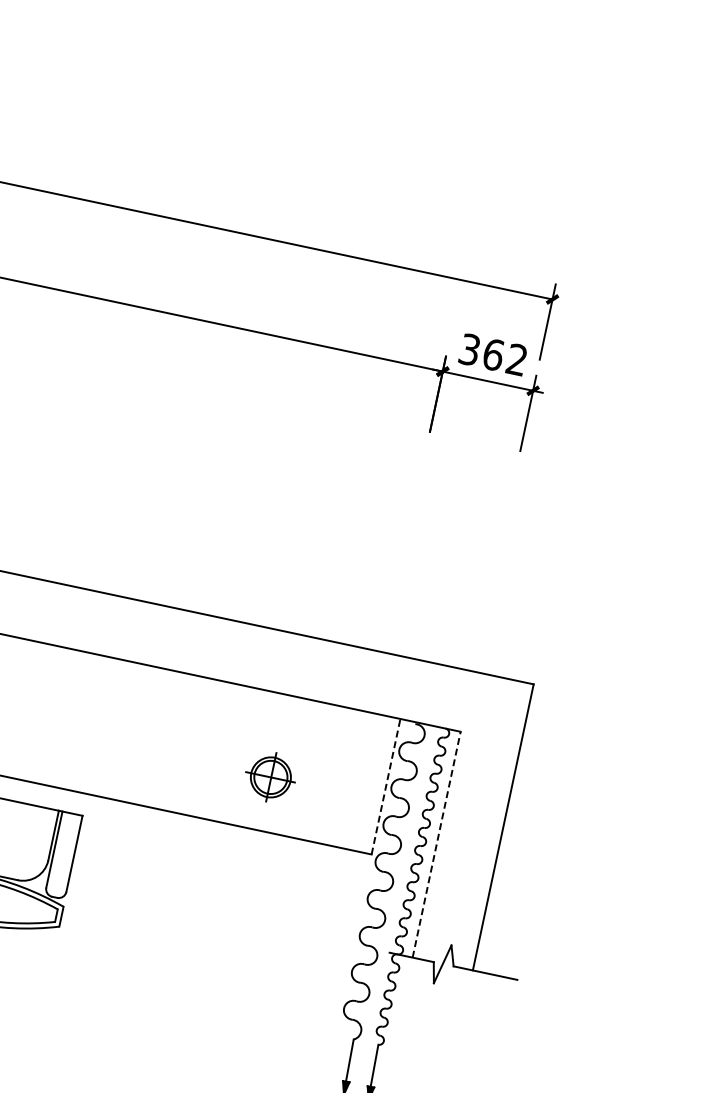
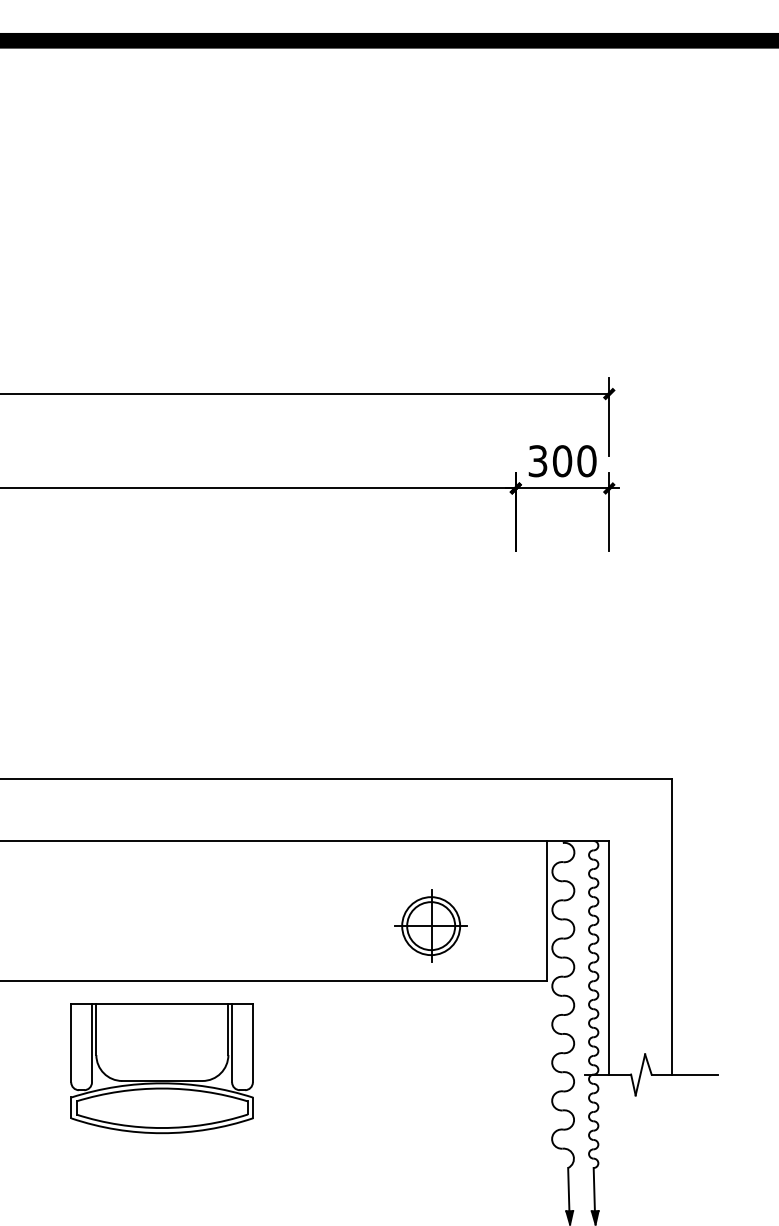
text: (505, 357) -> (574, 461), 362 -> 300
part: (270, 776) -> (430, 925), size x1.43
line: (385, 786) -> (546, 910), dashed -> solid
line: (436, 844) -> (609, 957), dashed -> solid

